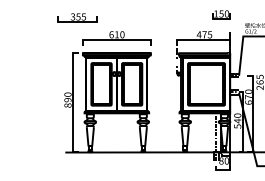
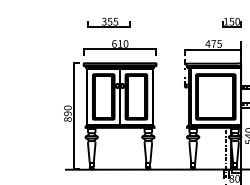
part: (77, 17) -> (108, 22), moved

